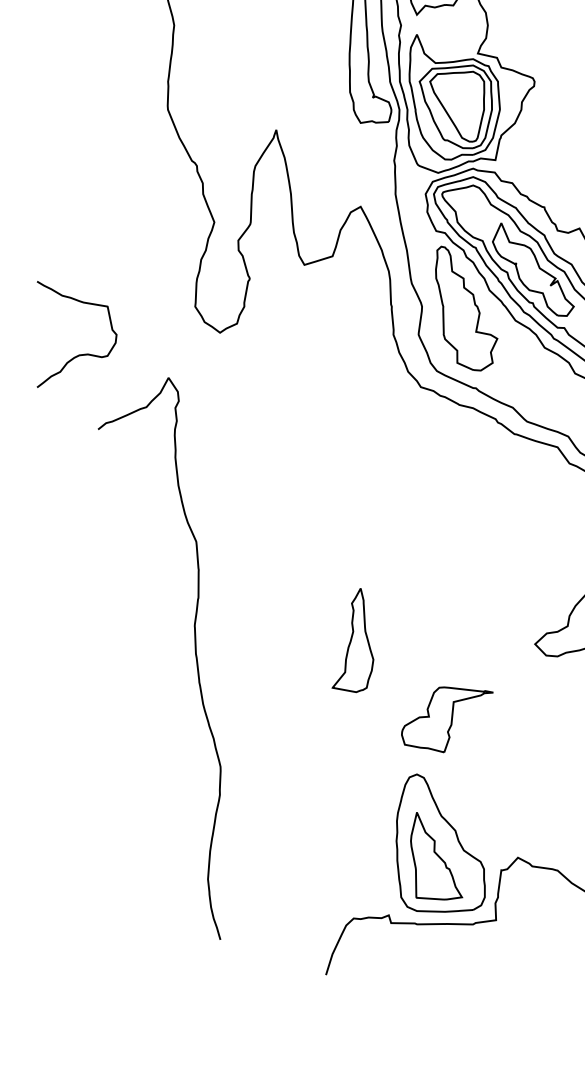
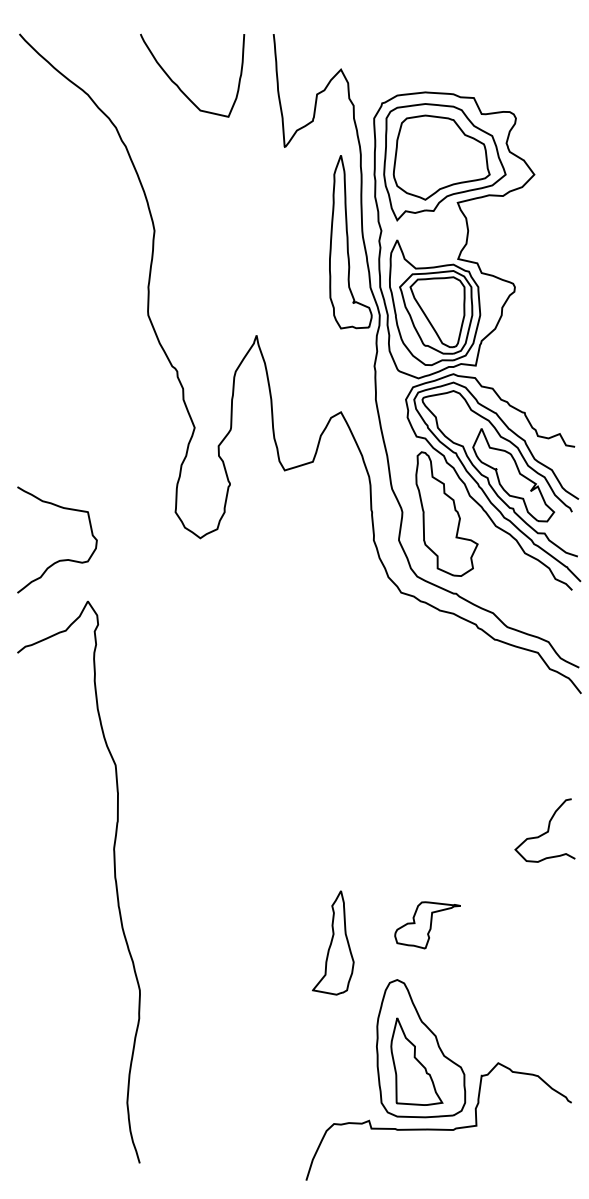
part: (353, 639) -> (333, 942), moved
curve: (195, 656) -> (114, 880), moved
part: (447, 719) -> (427, 925), size x0.71

